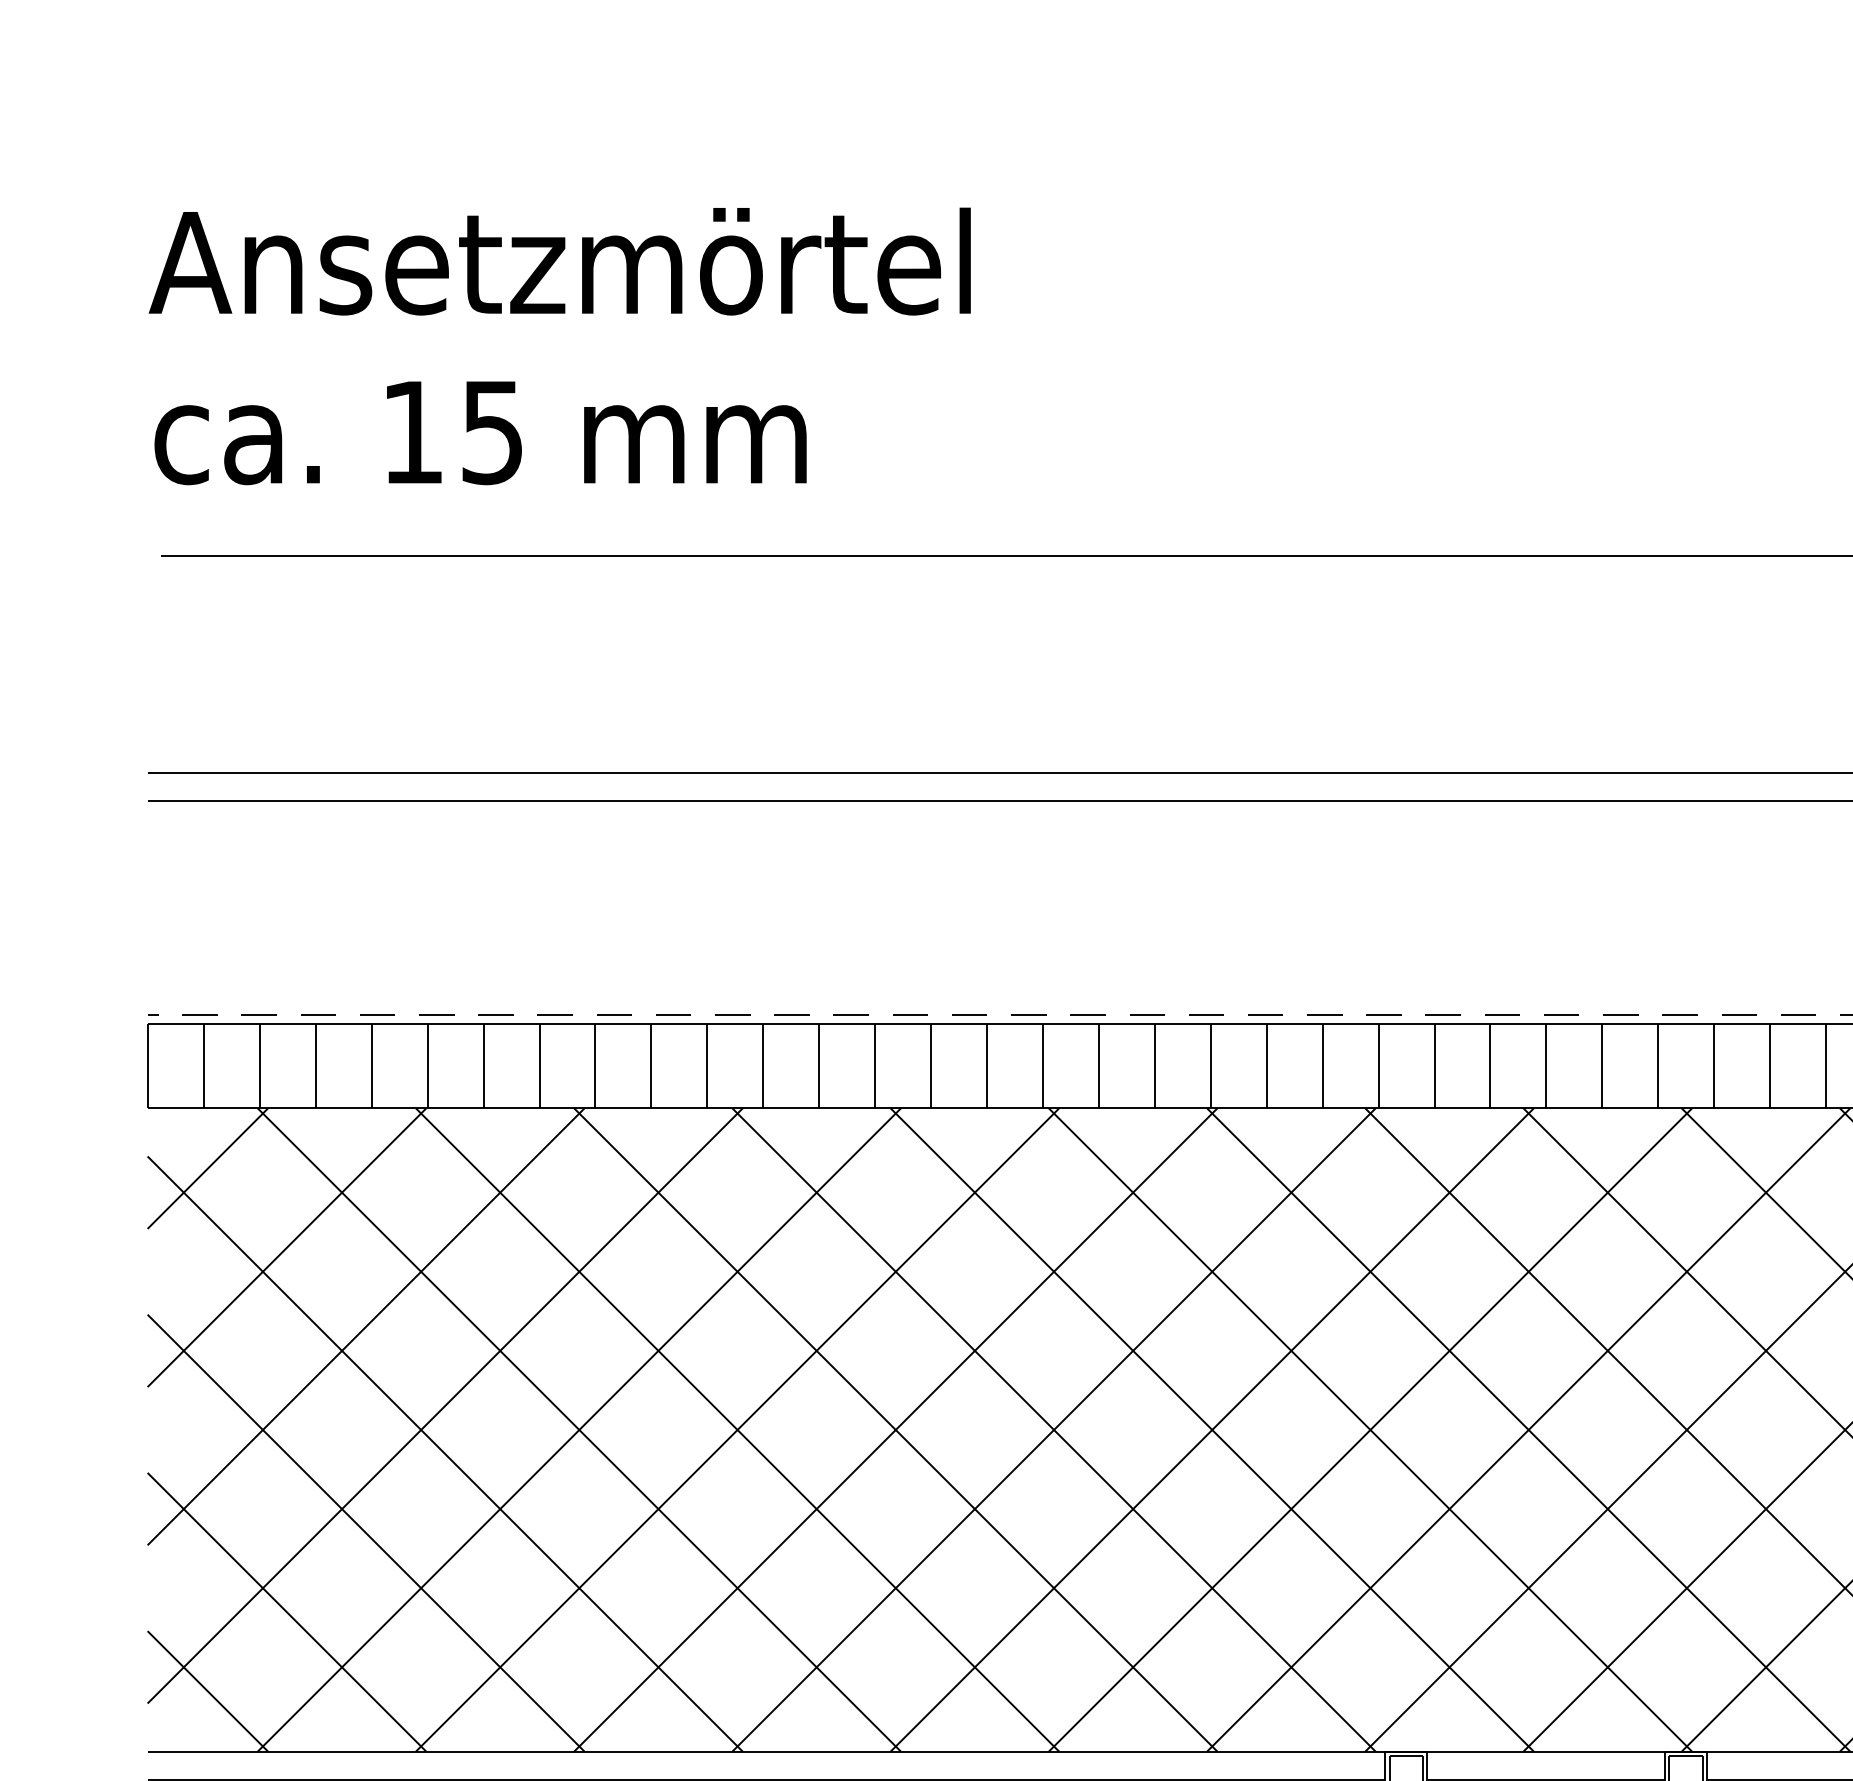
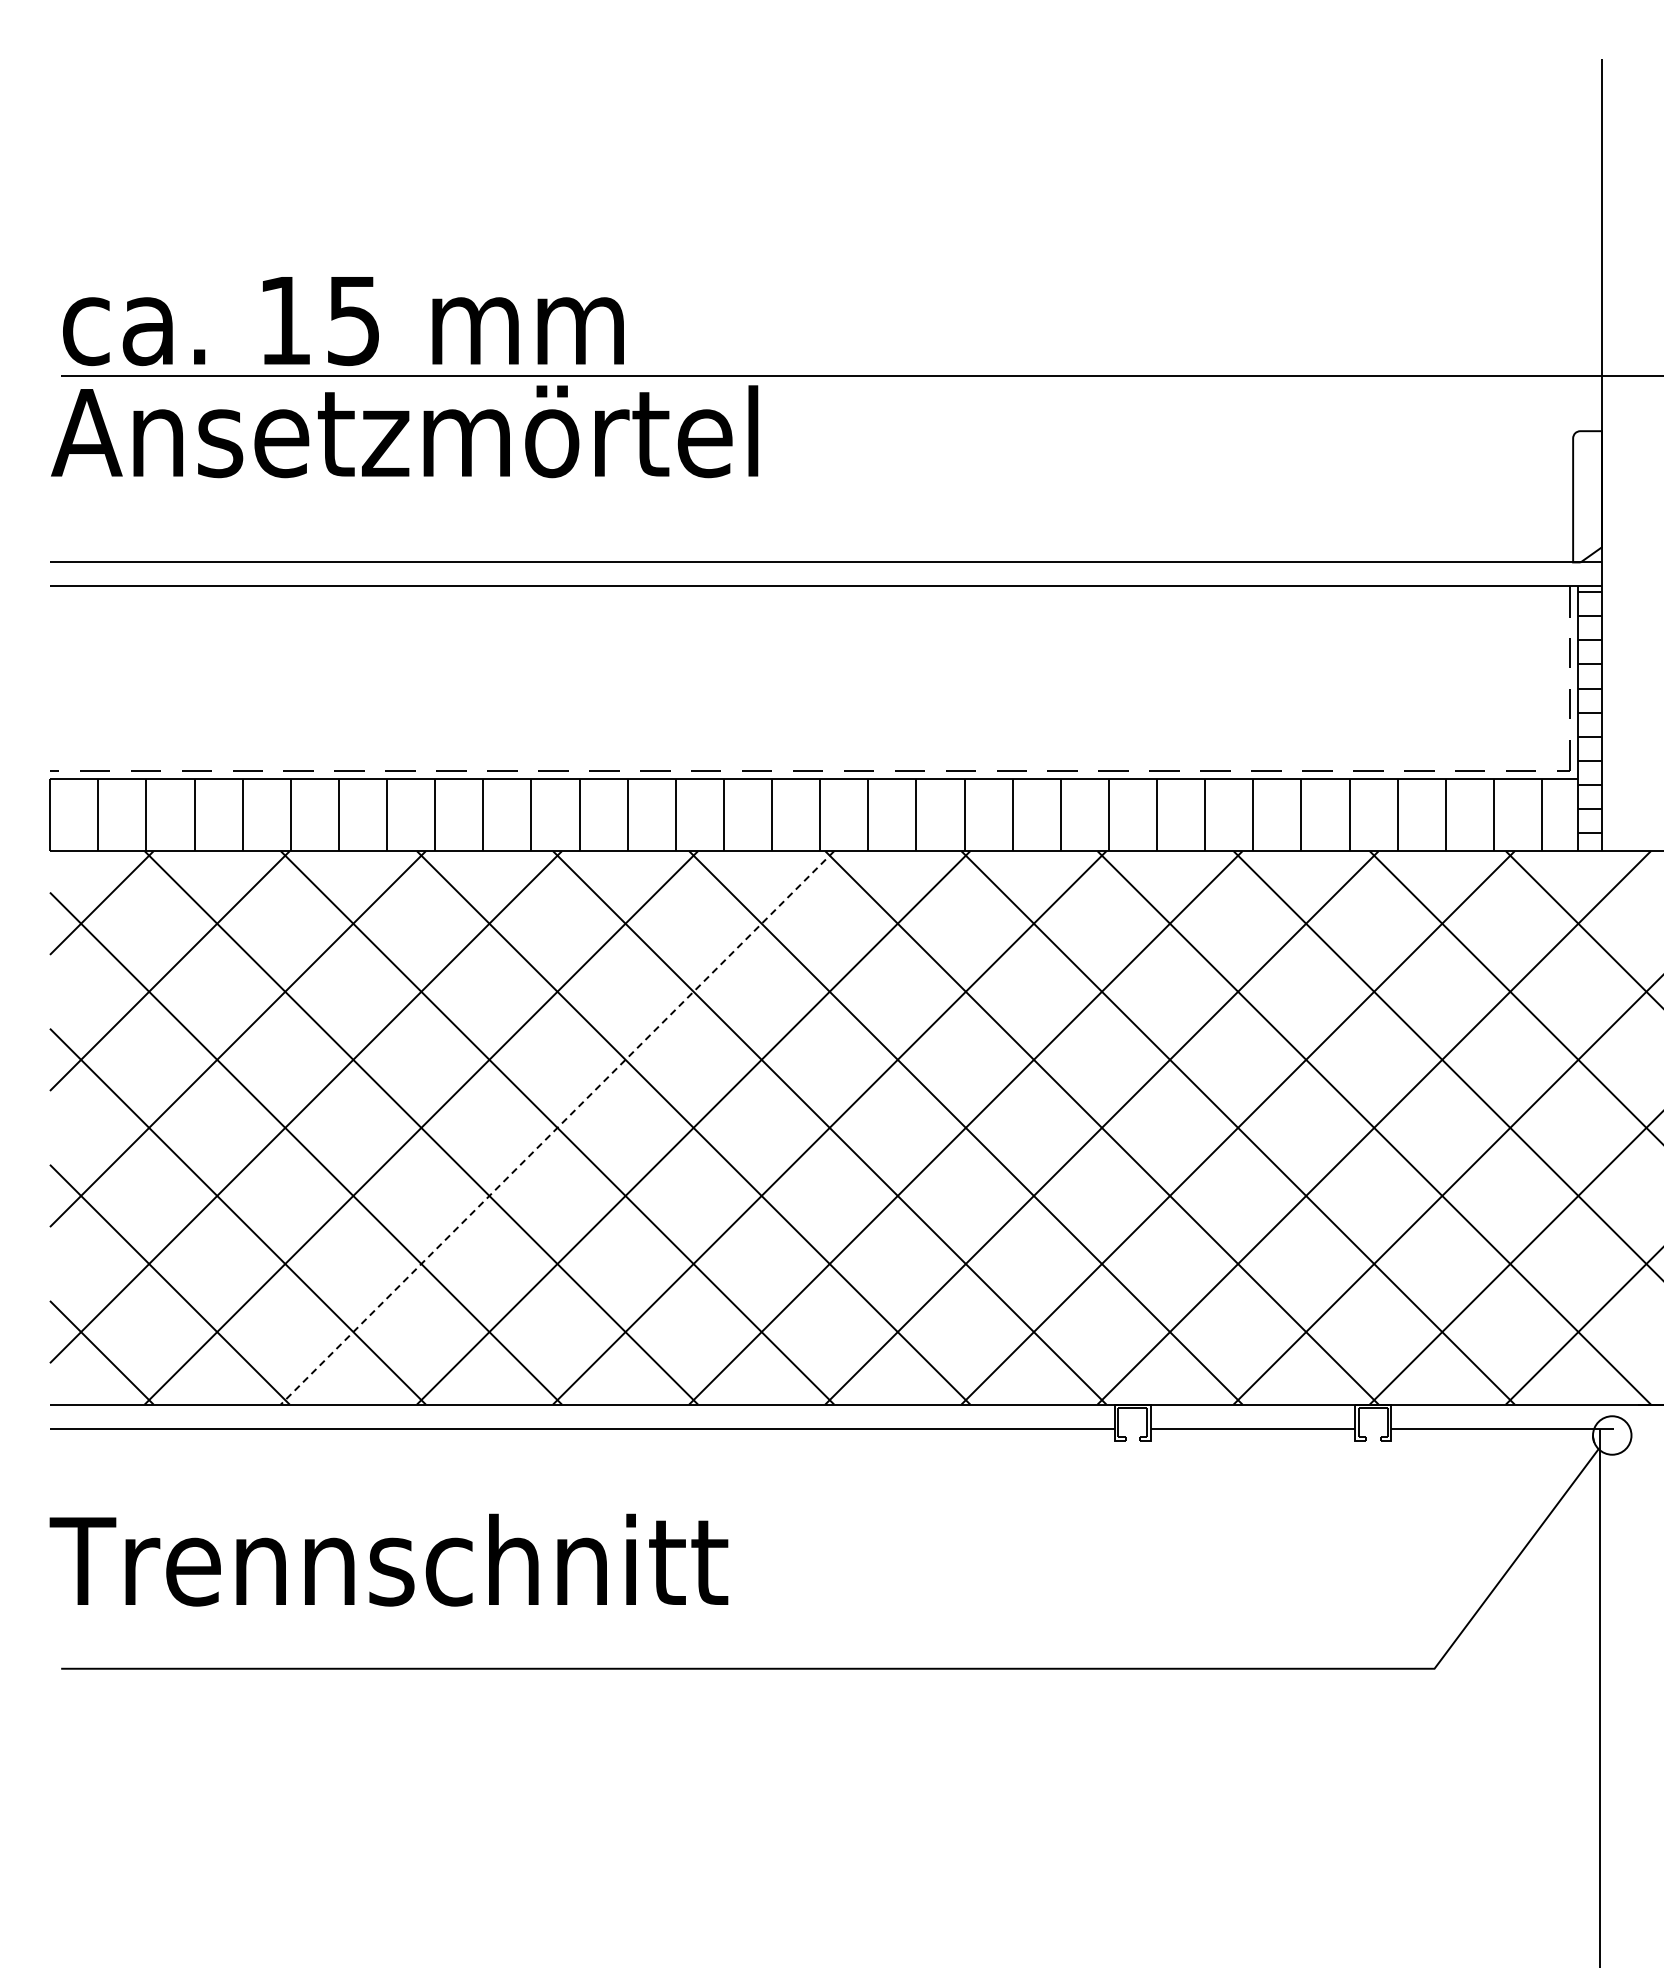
text: (559, 261) -> (404, 431), moved
text: (480, 433) -> (343, 321), moved
line: (737, 1430) -> (557, 1128), solid -> dashed

